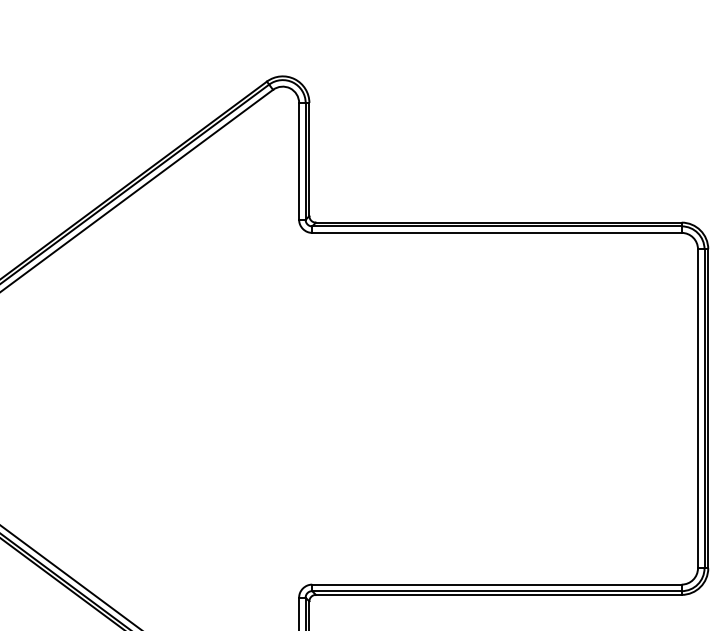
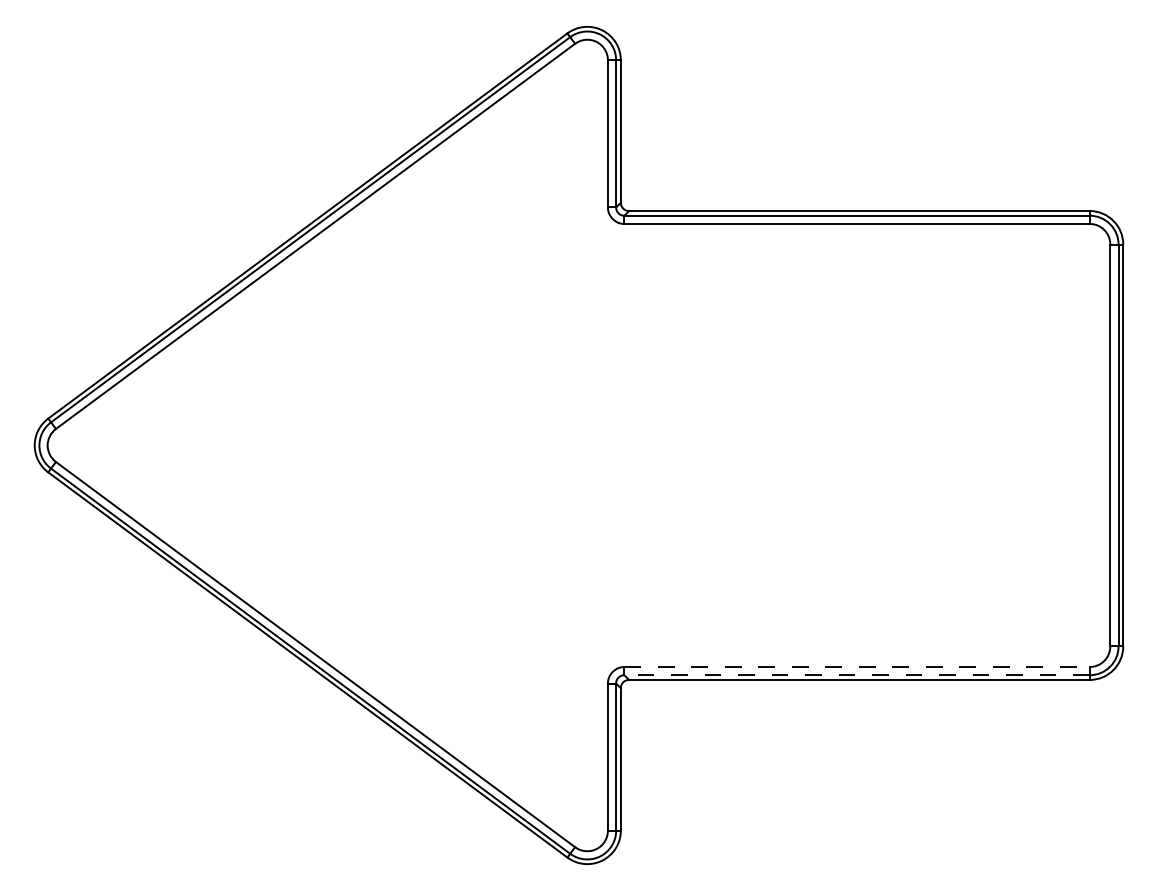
line: (497, 585) -> (857, 667), solid -> dashed
line: (497, 591) -> (857, 675), solid -> dashed

